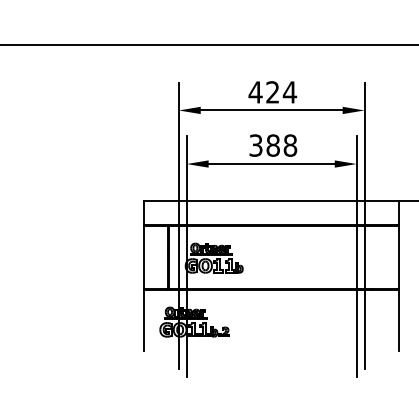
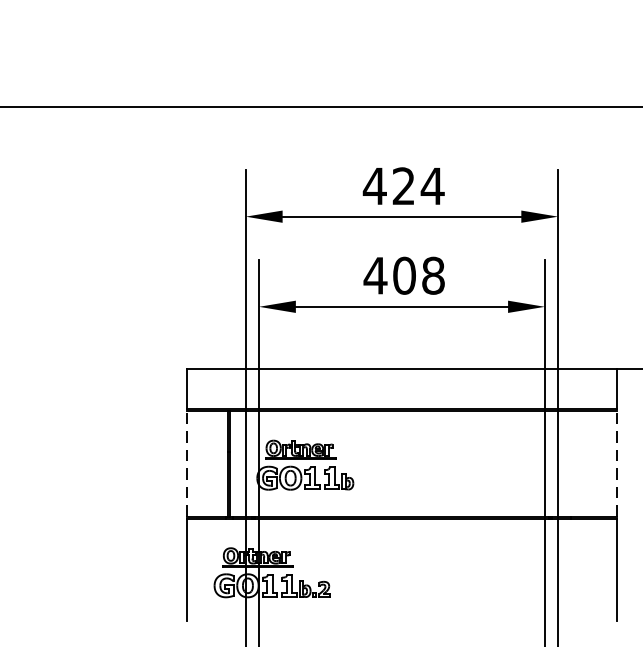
text: (263, 145) -> (388, 275), 388 -> 408
line: (144, 257) -> (187, 464), solid -> dashed
line: (399, 257) -> (616, 464), solid -> dashed

